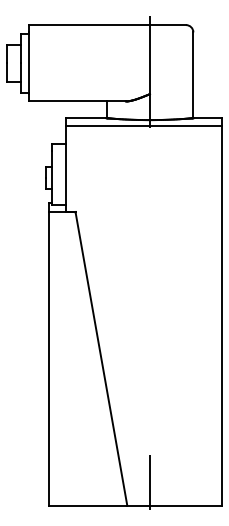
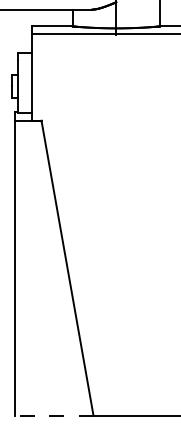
line: (150, 482) -> (116, 392), removed
line: (87, 505) -> (53, 415), solid -> dashed

